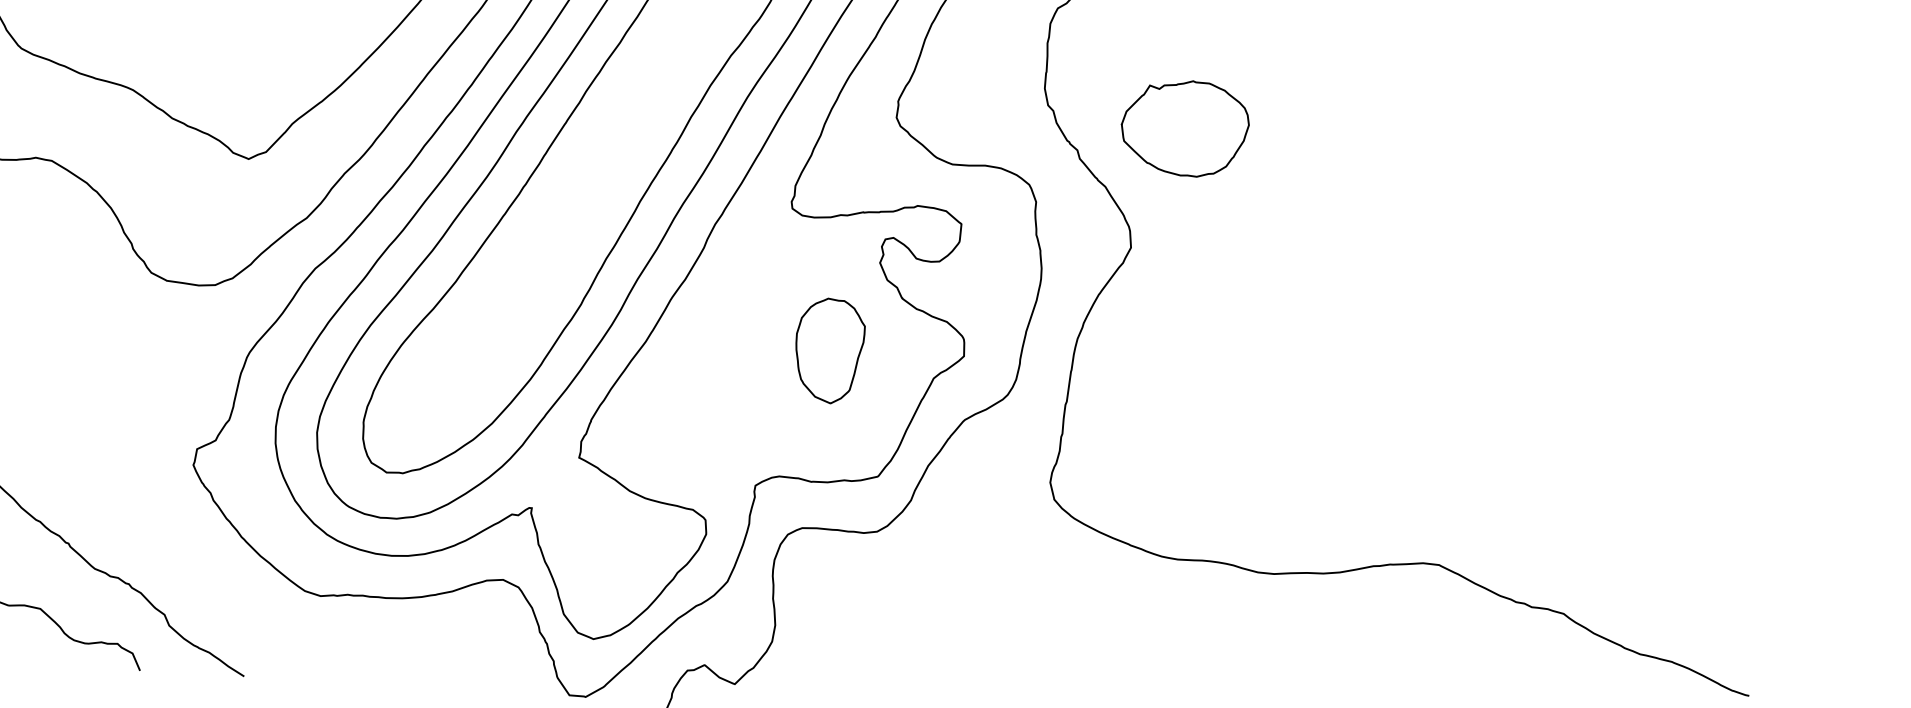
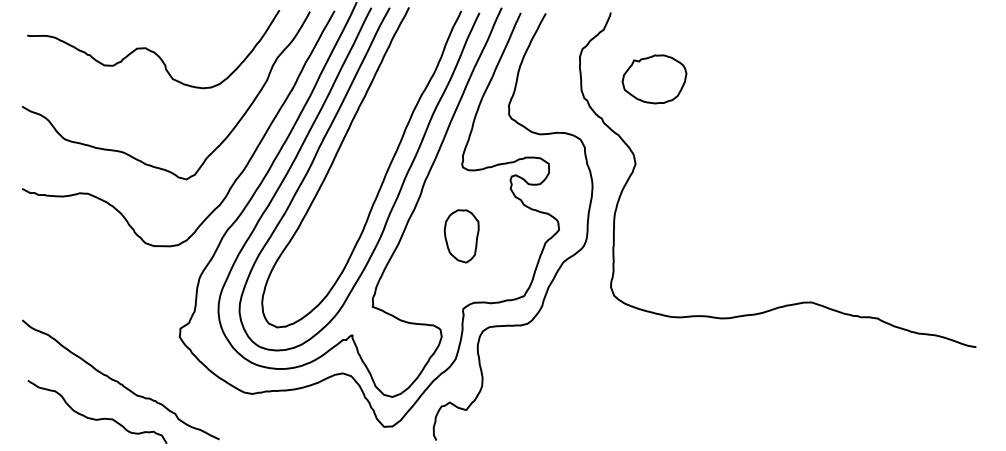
part: (1184, 128) -> (654, 79), moved
part: (828, 350) -> (461, 236), moved

